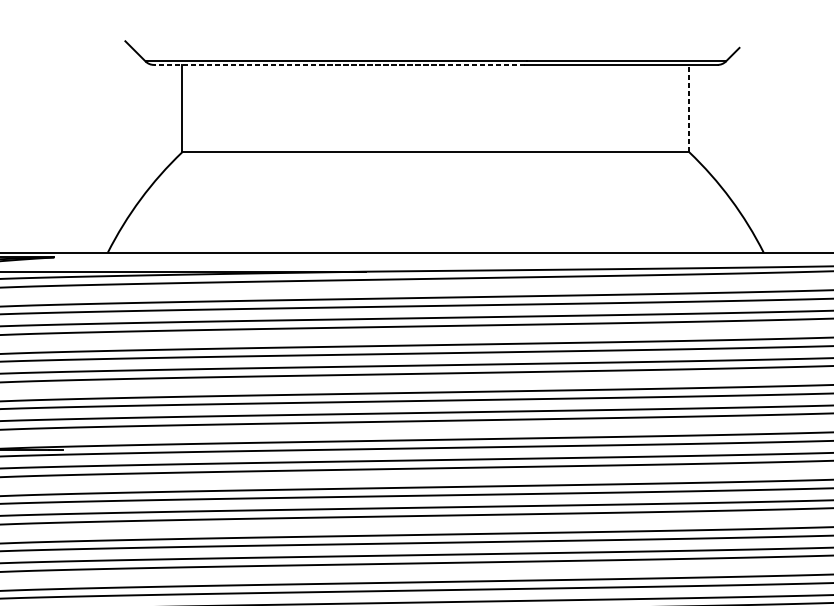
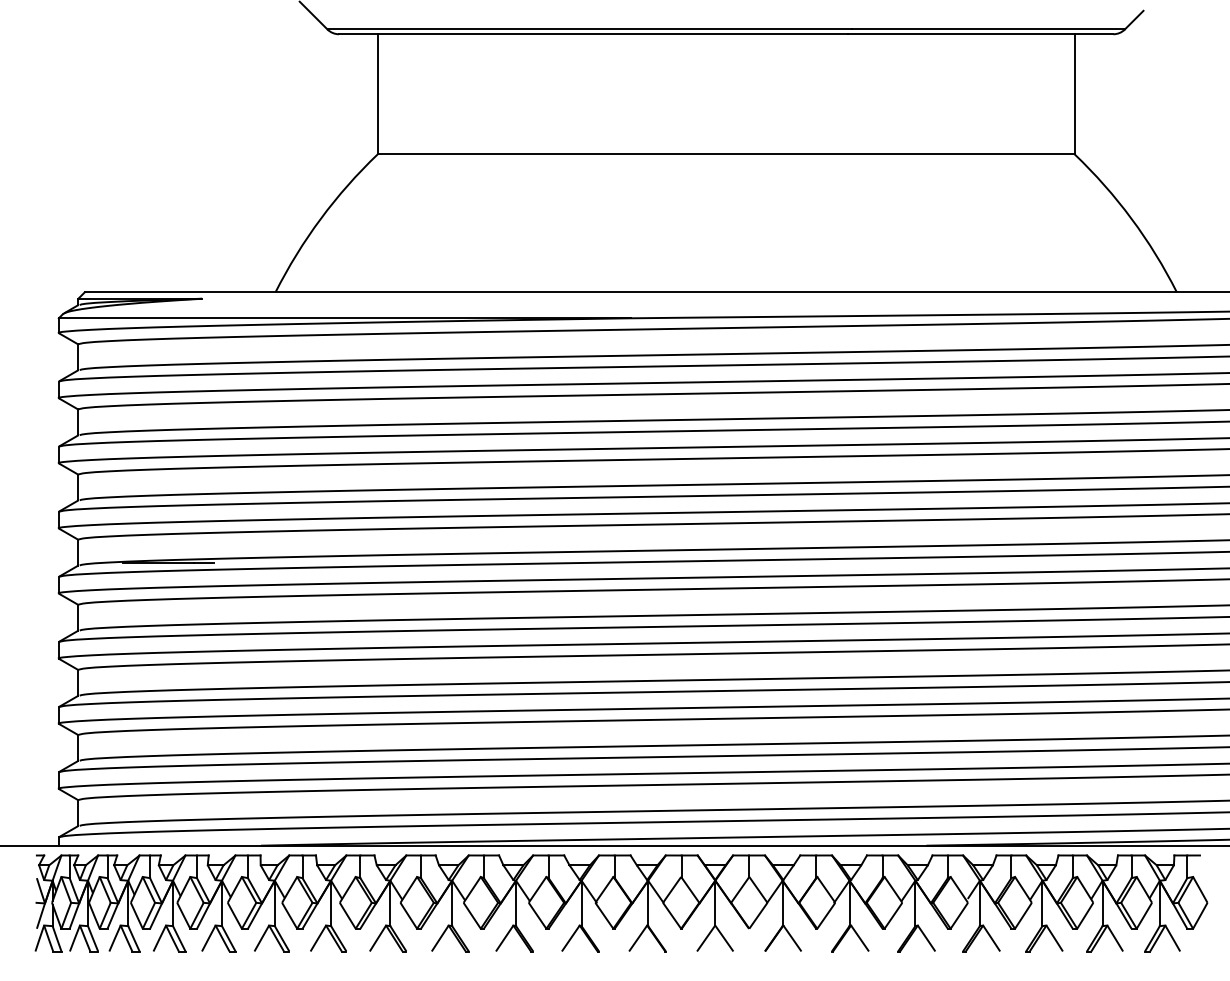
line: (339, 65) -> (593, 34), dashed -> solid
line: (689, 108) -> (1074, 94), dashed -> solid

